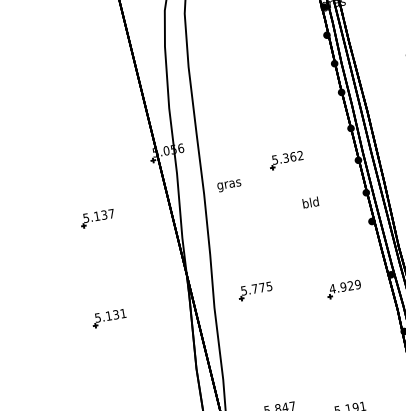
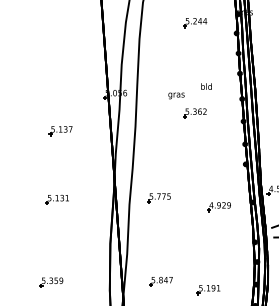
part: (265, 31) -> (195, 23), added
text: (229, 185) -> (176, 95), moved
text: (310, 202) -> (206, 86), moved

